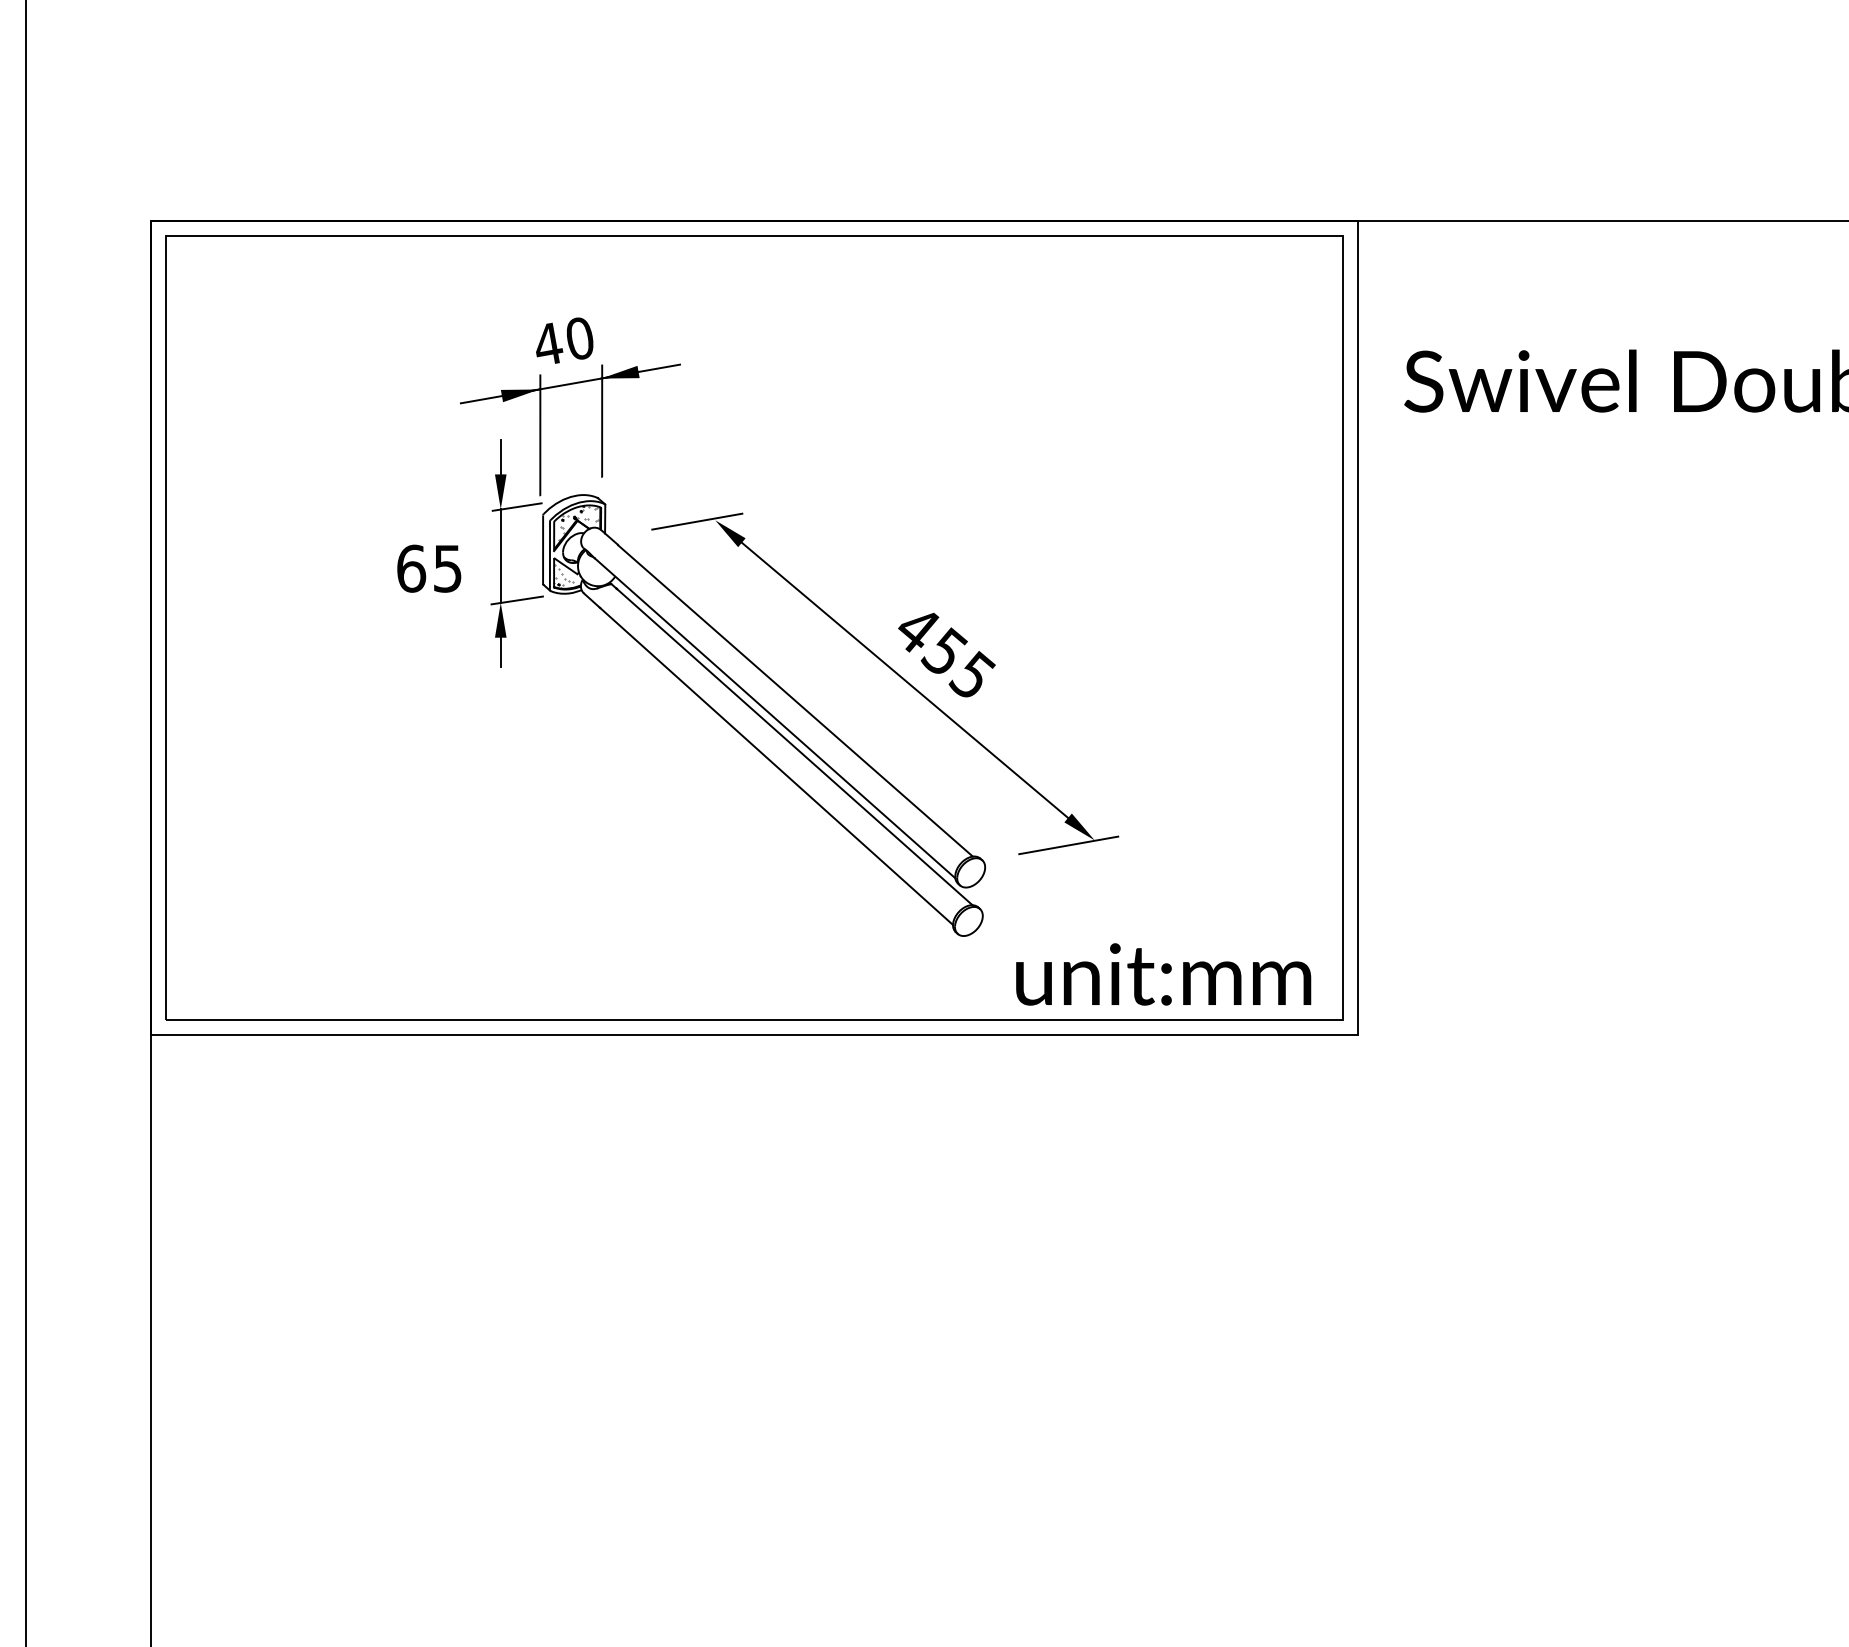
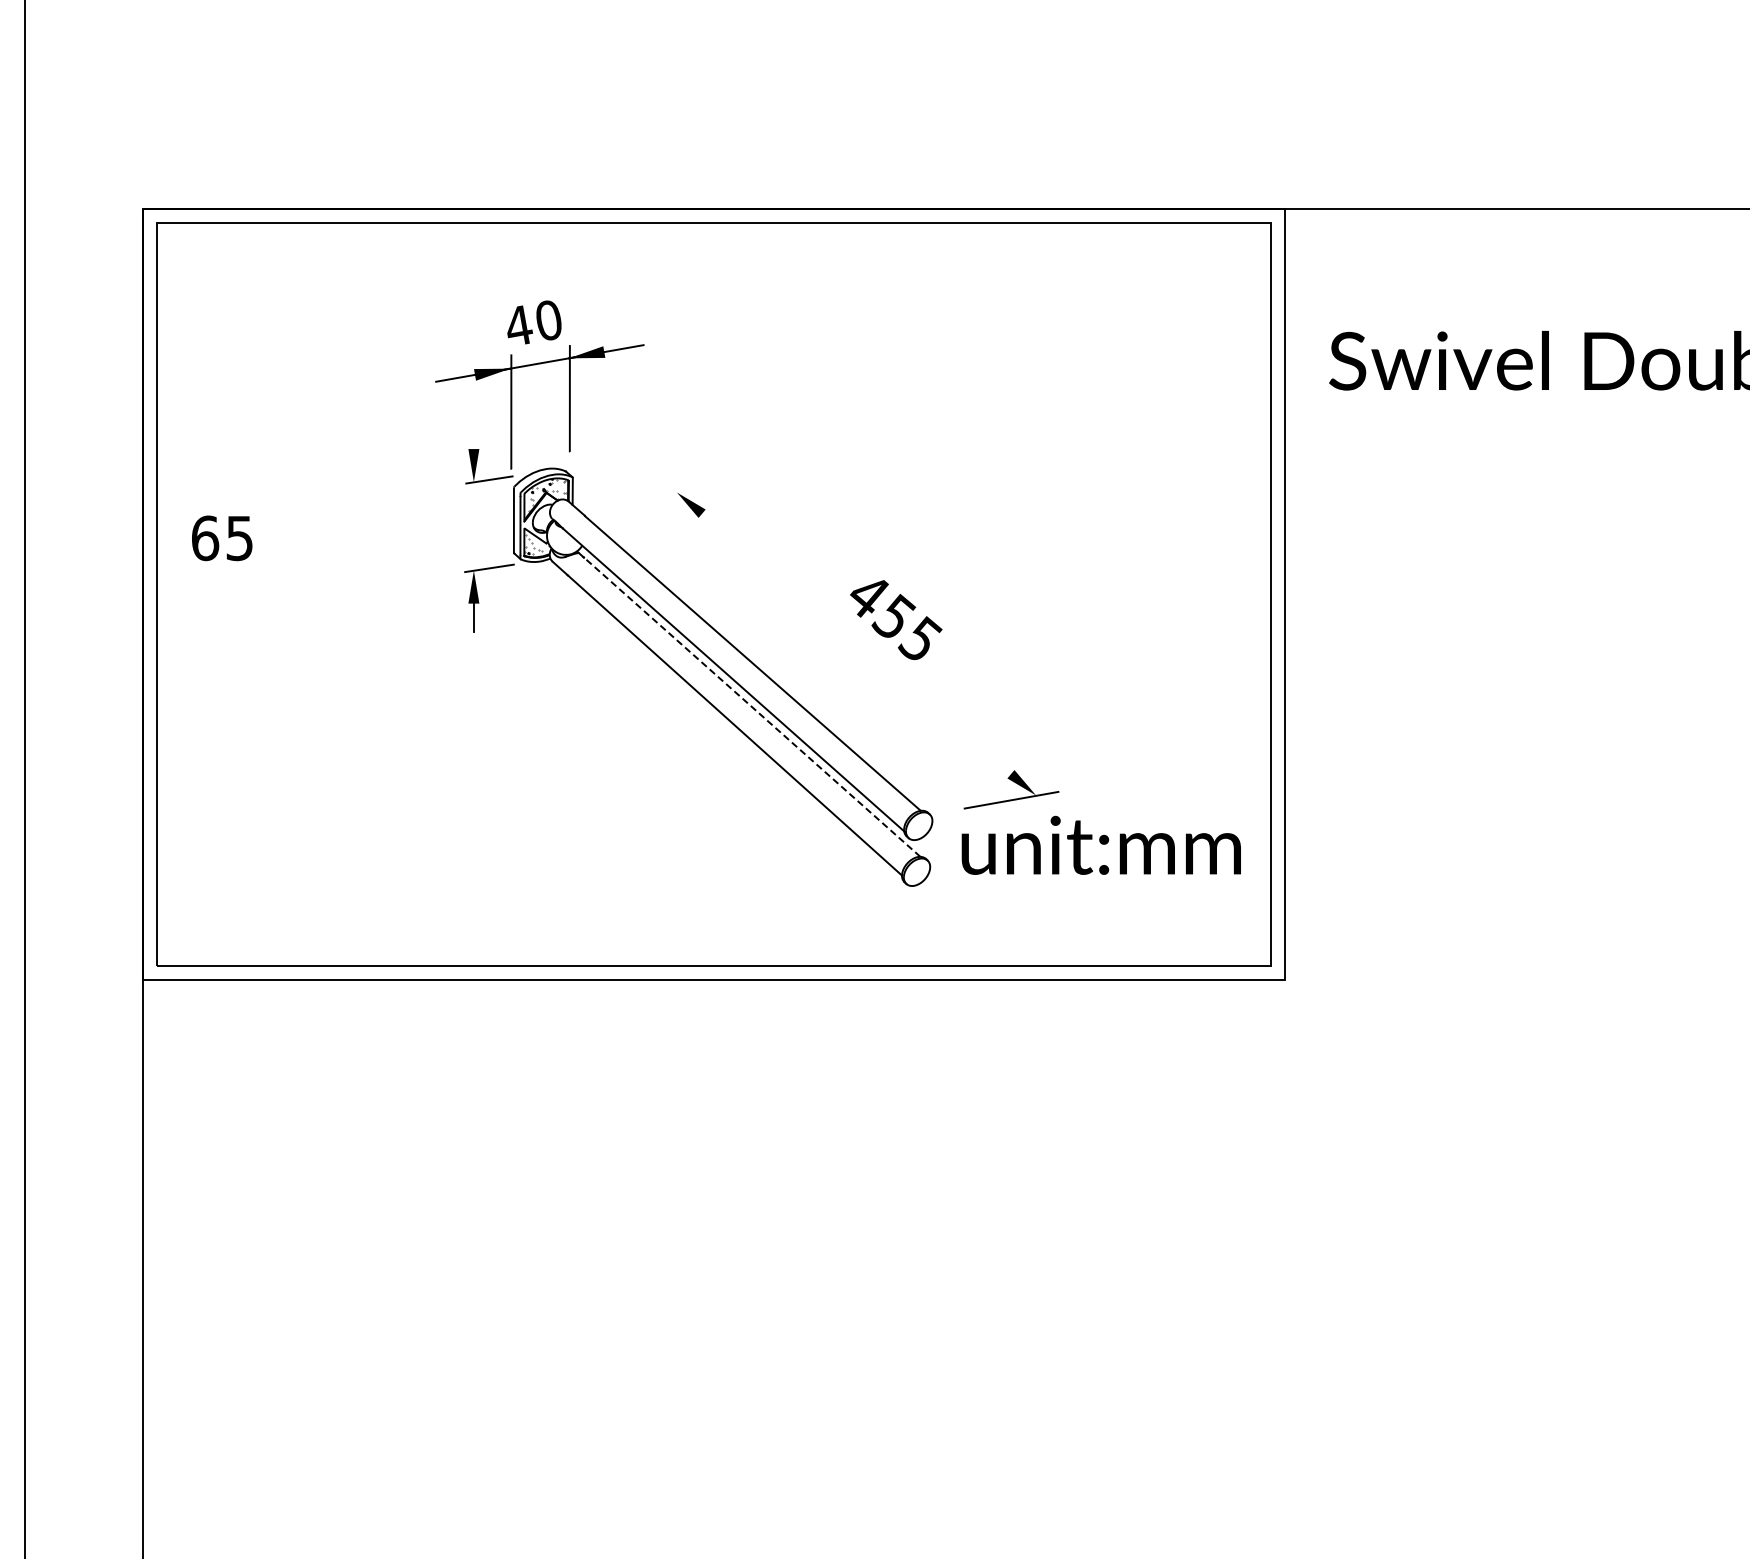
line: (500, 456) -> (473, 432), removed
line: (696, 521) -> (659, 493), removed
line: (500, 556) -> (473, 526), removed
text: (429, 568) -> (222, 538), moved
line: (904, 679) -> (856, 643), removed
line: (794, 746) -> (751, 706), solid -> dashed
text: (1162, 973) -> (1100, 844), moved

